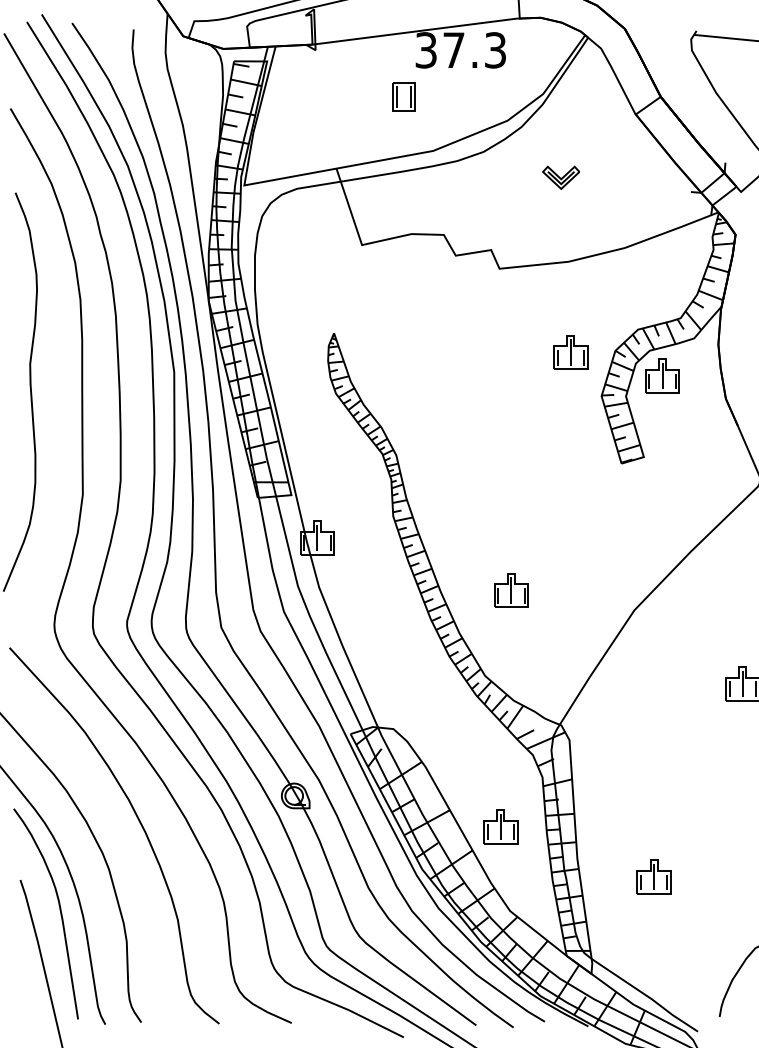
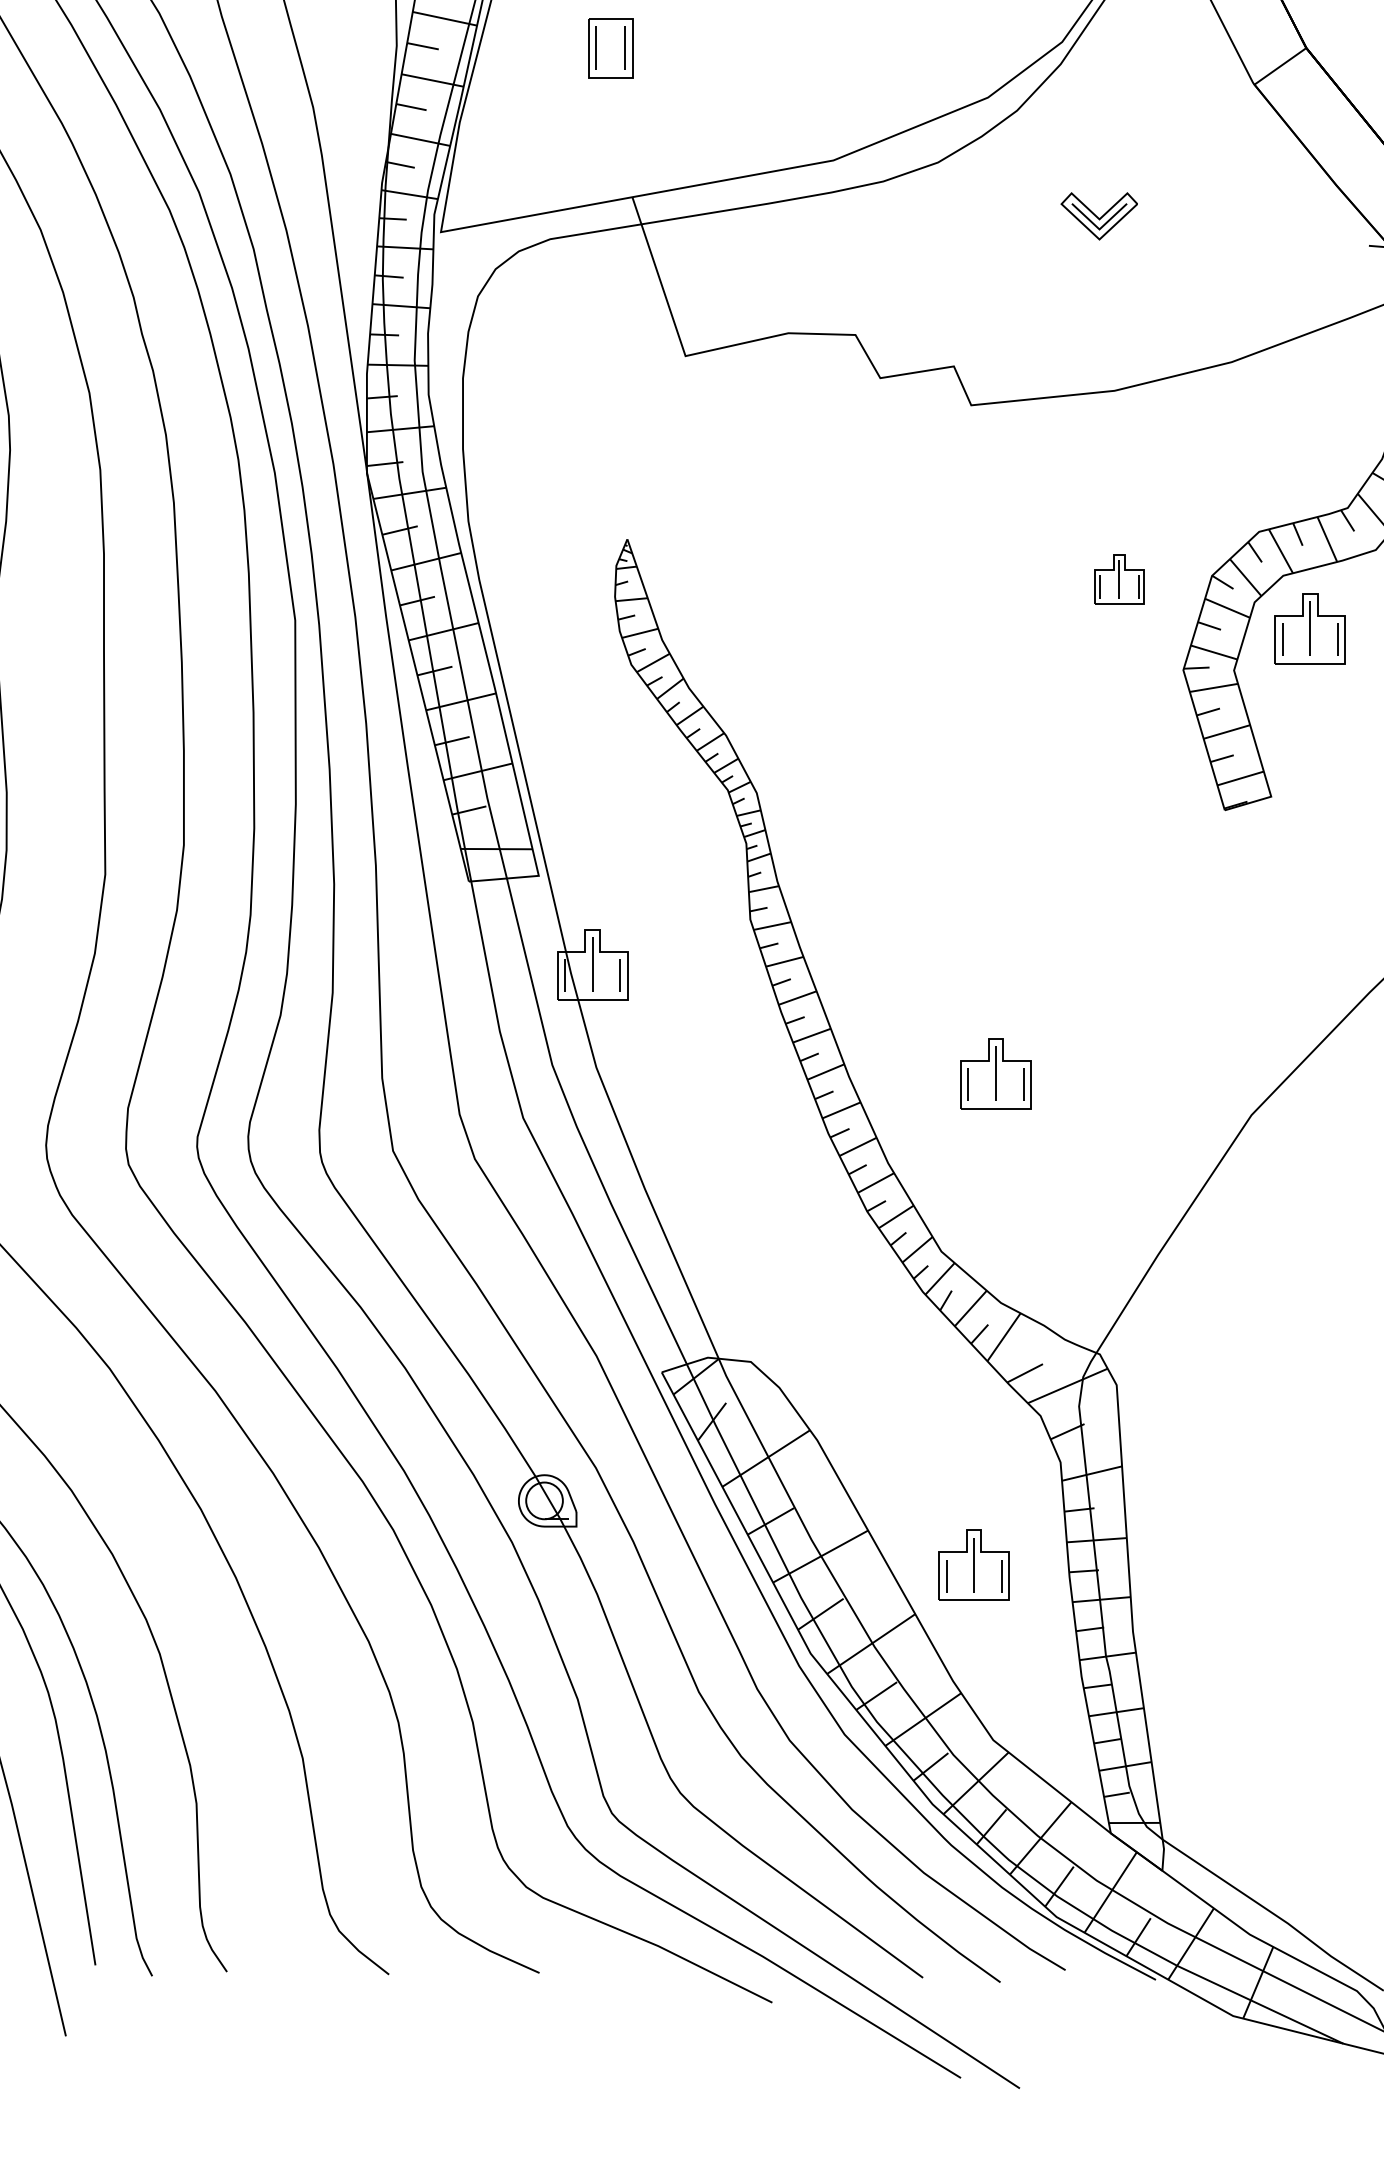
part: (403, 96) -> (609, 47), moved
part: (570, 352) -> (1118, 579), size x0.7
part: (653, 876) -> (1291, 1668), removed

